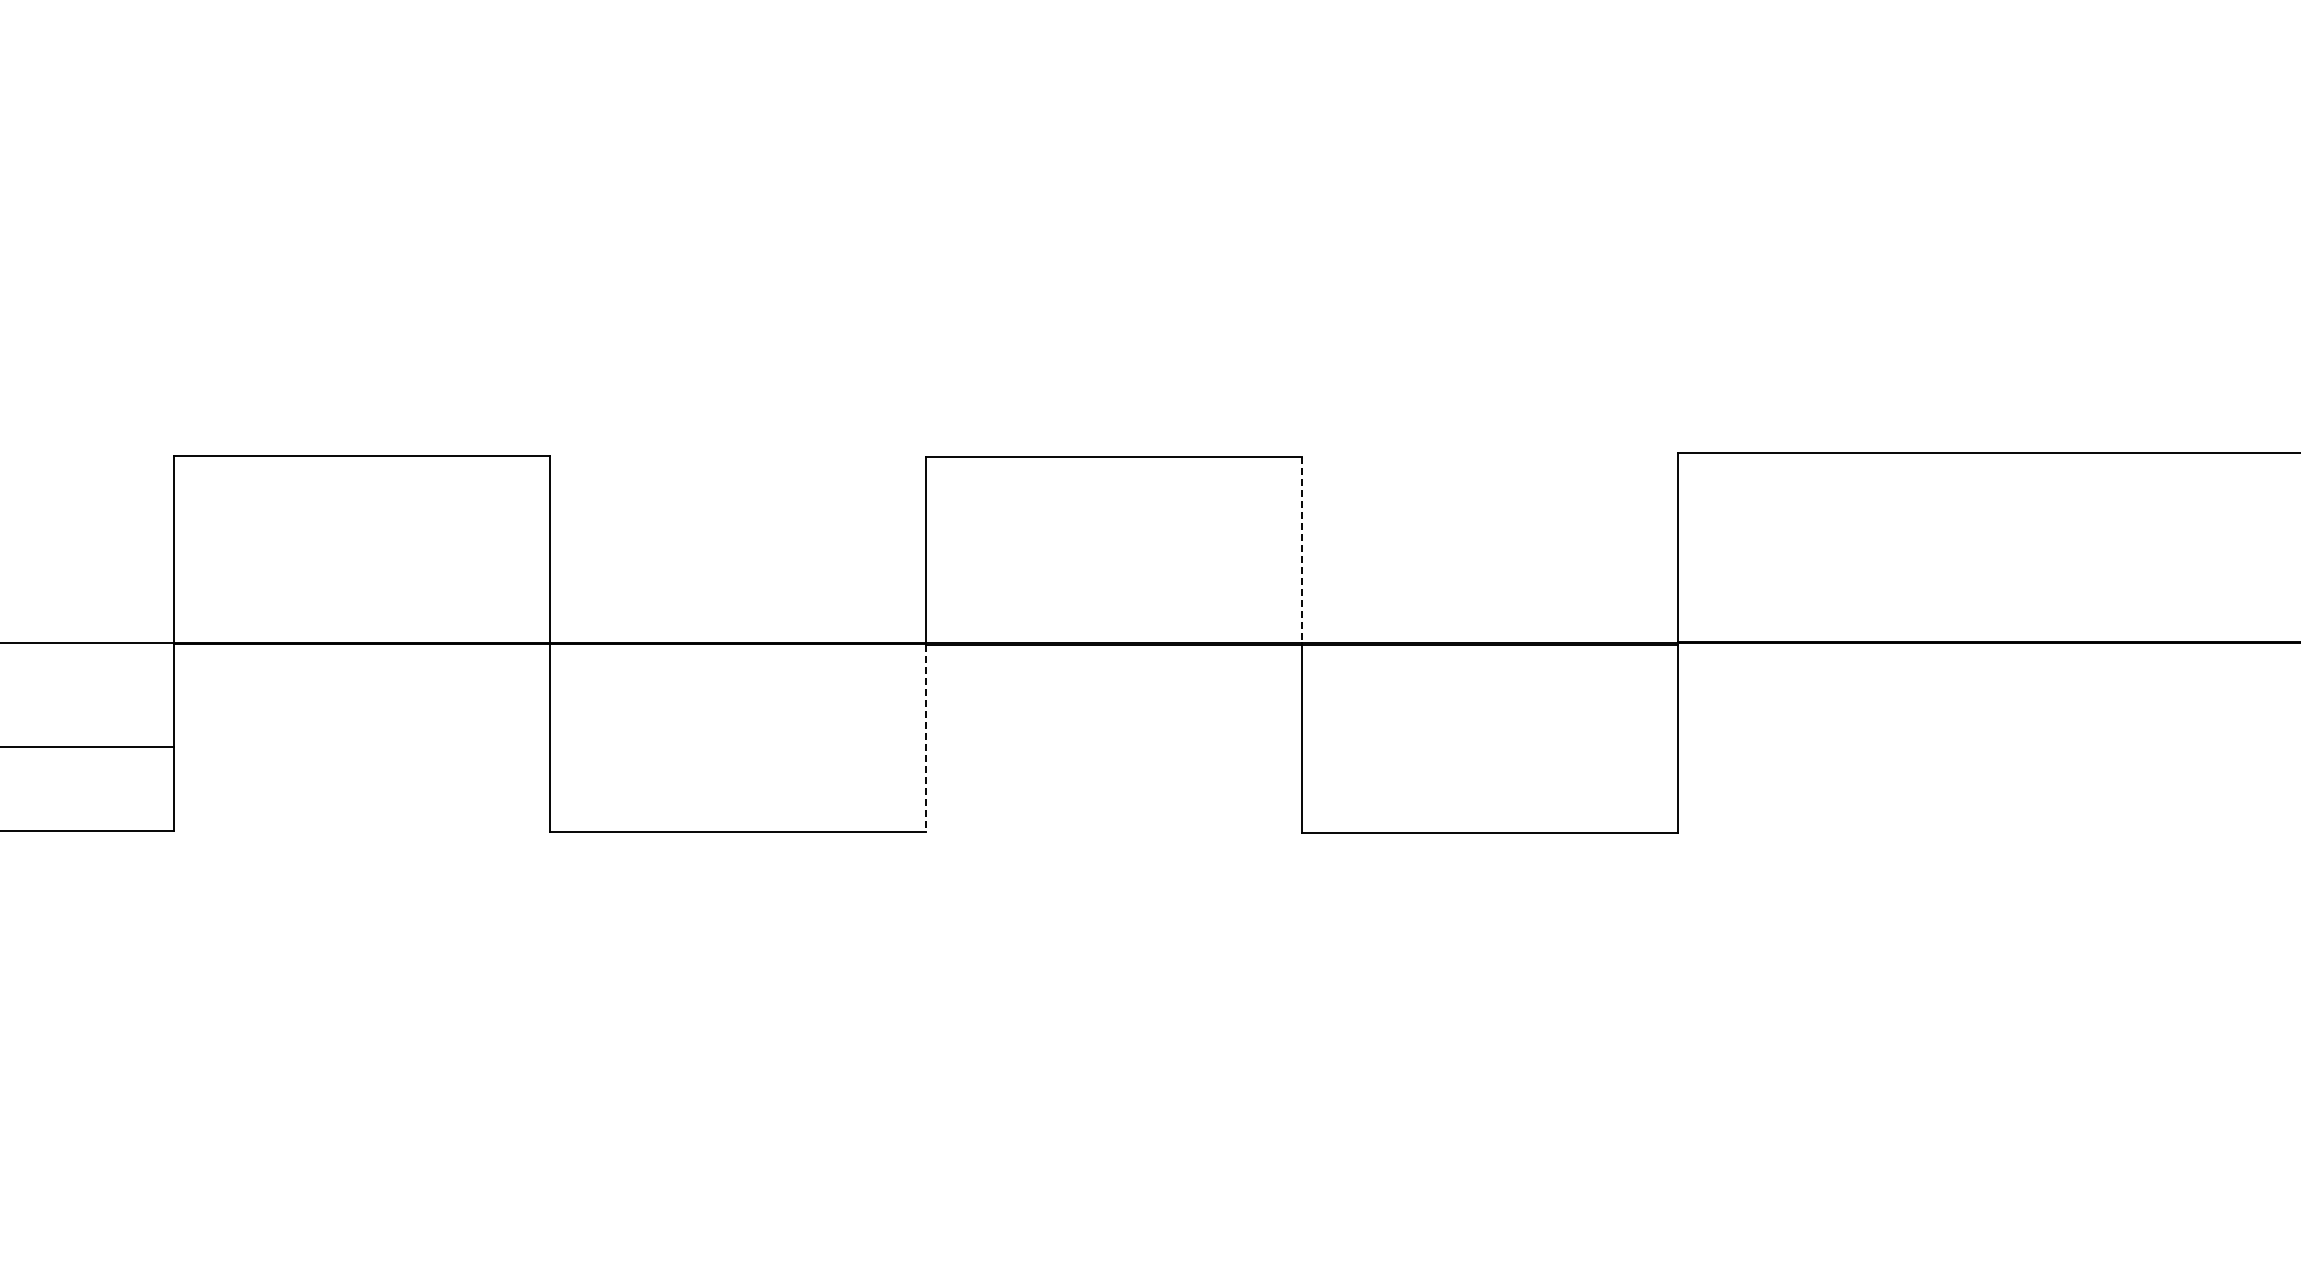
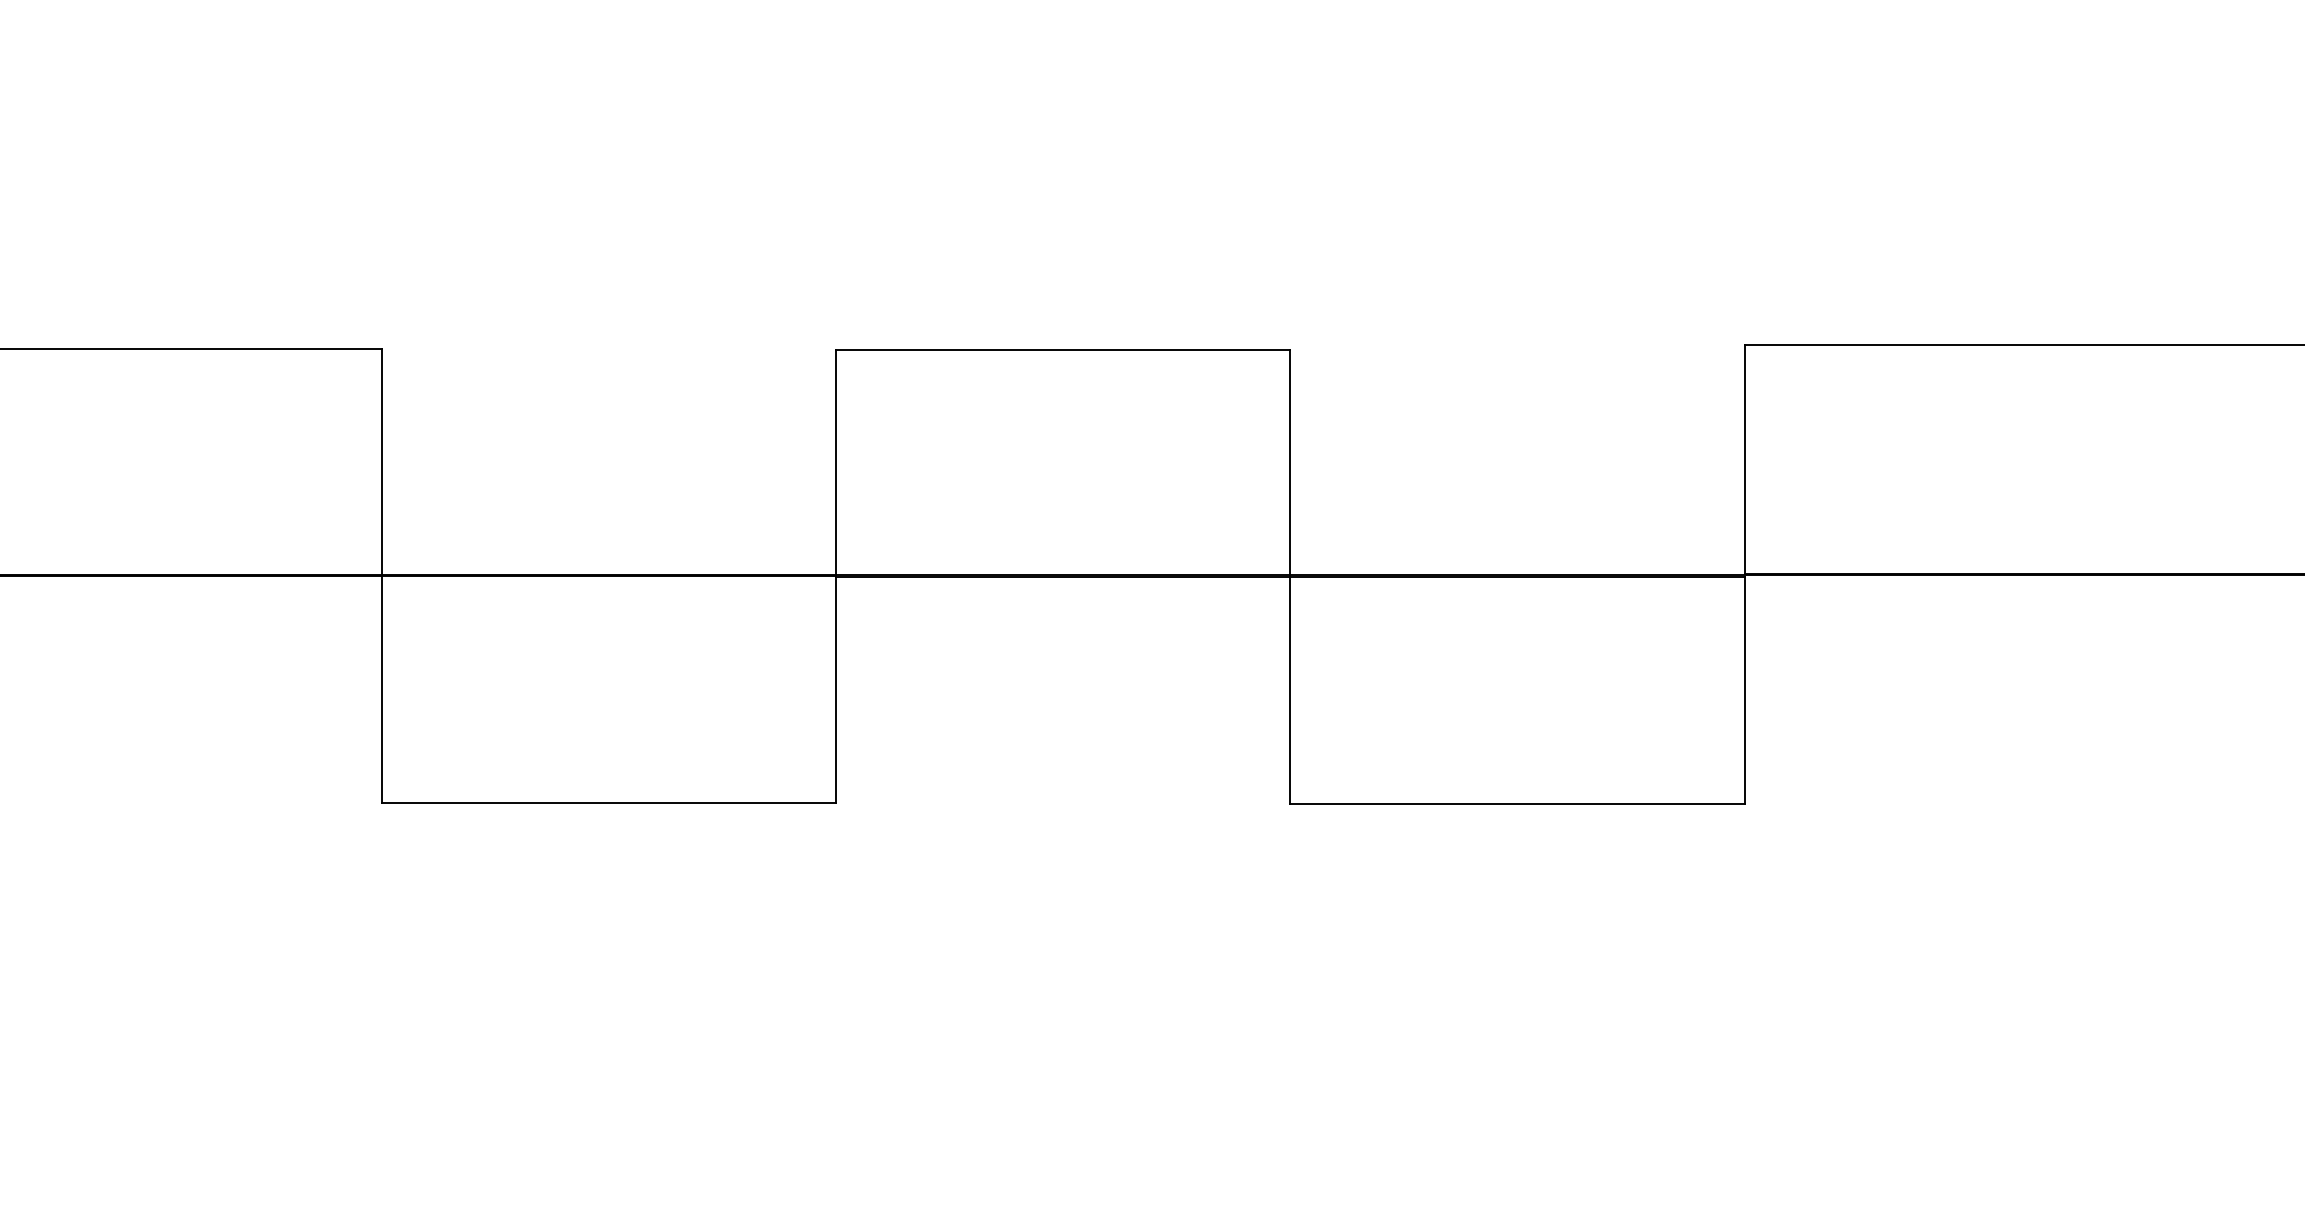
line: (1302, 550) -> (1290, 462), dashed -> solid
line: (926, 738) -> (836, 690), dashed -> solid

